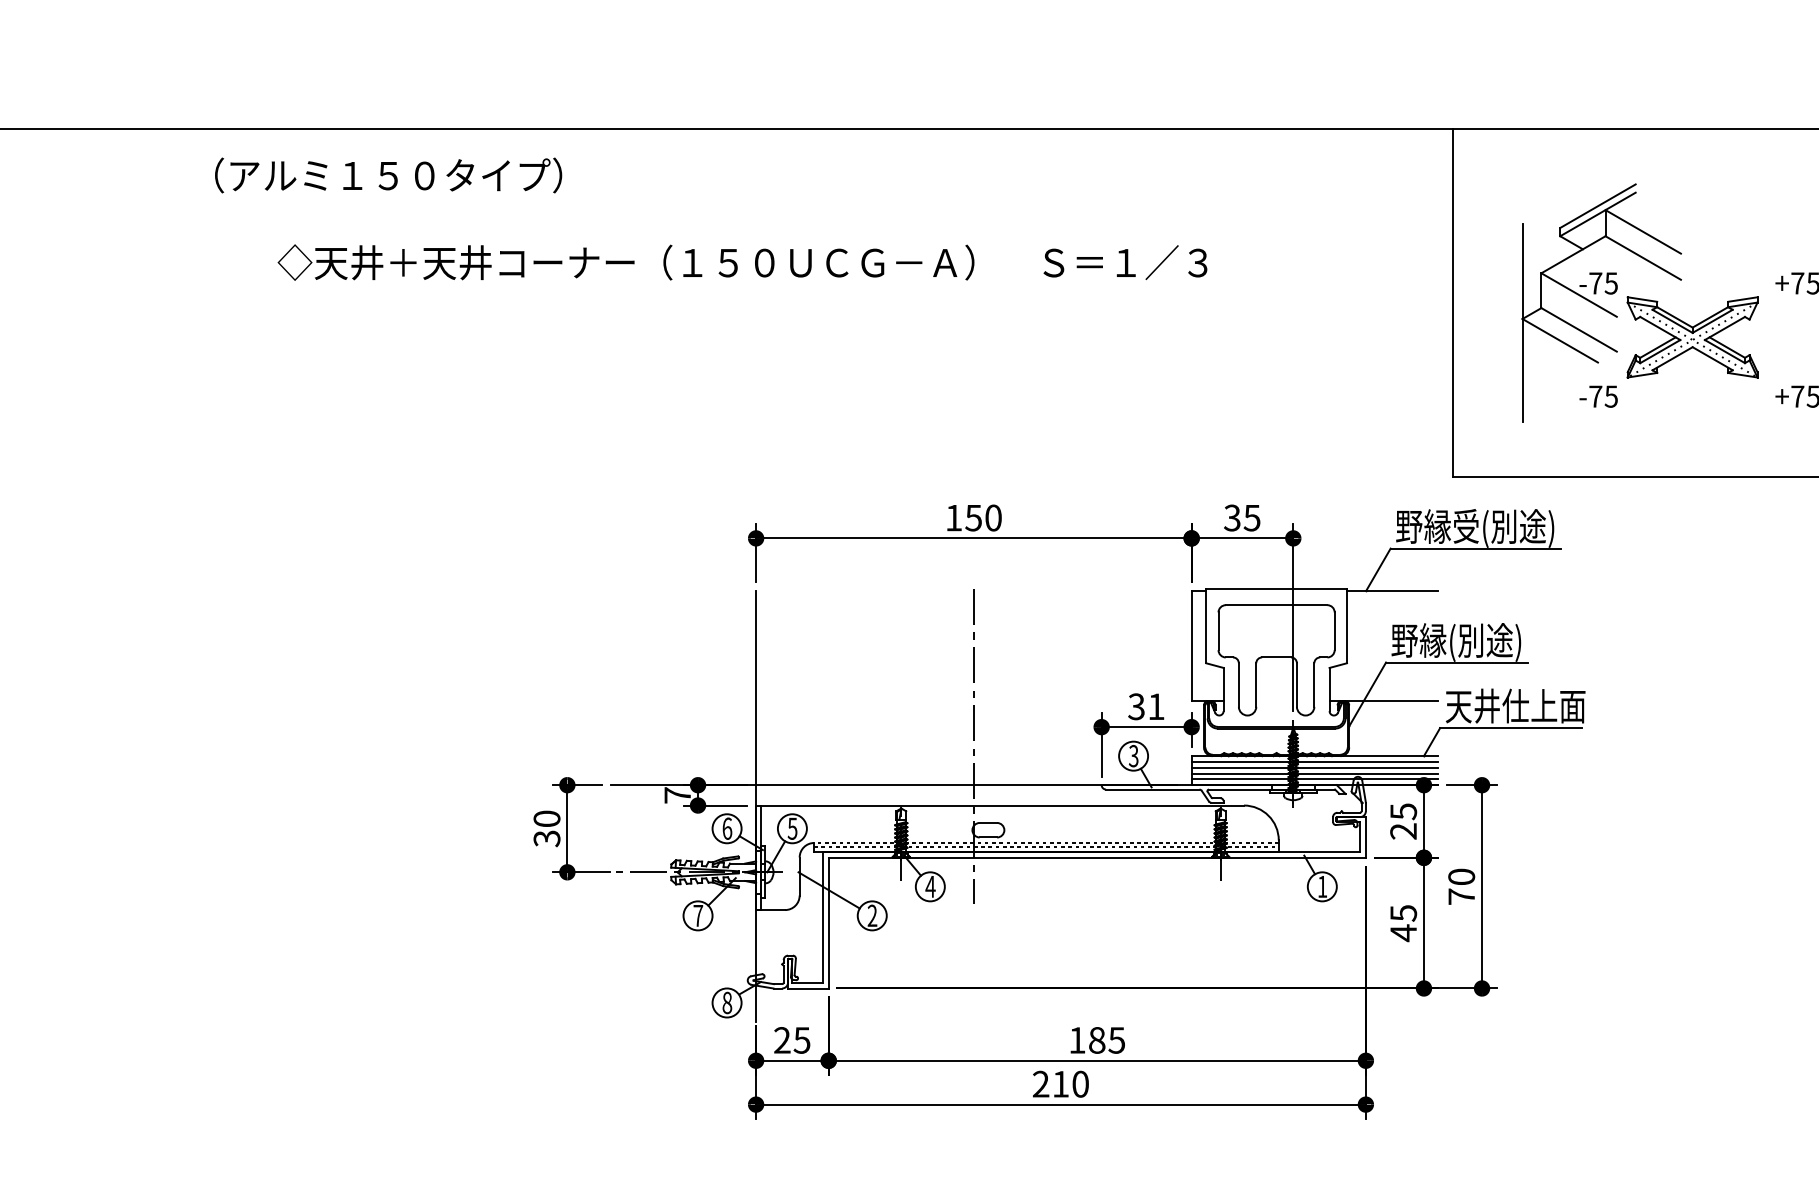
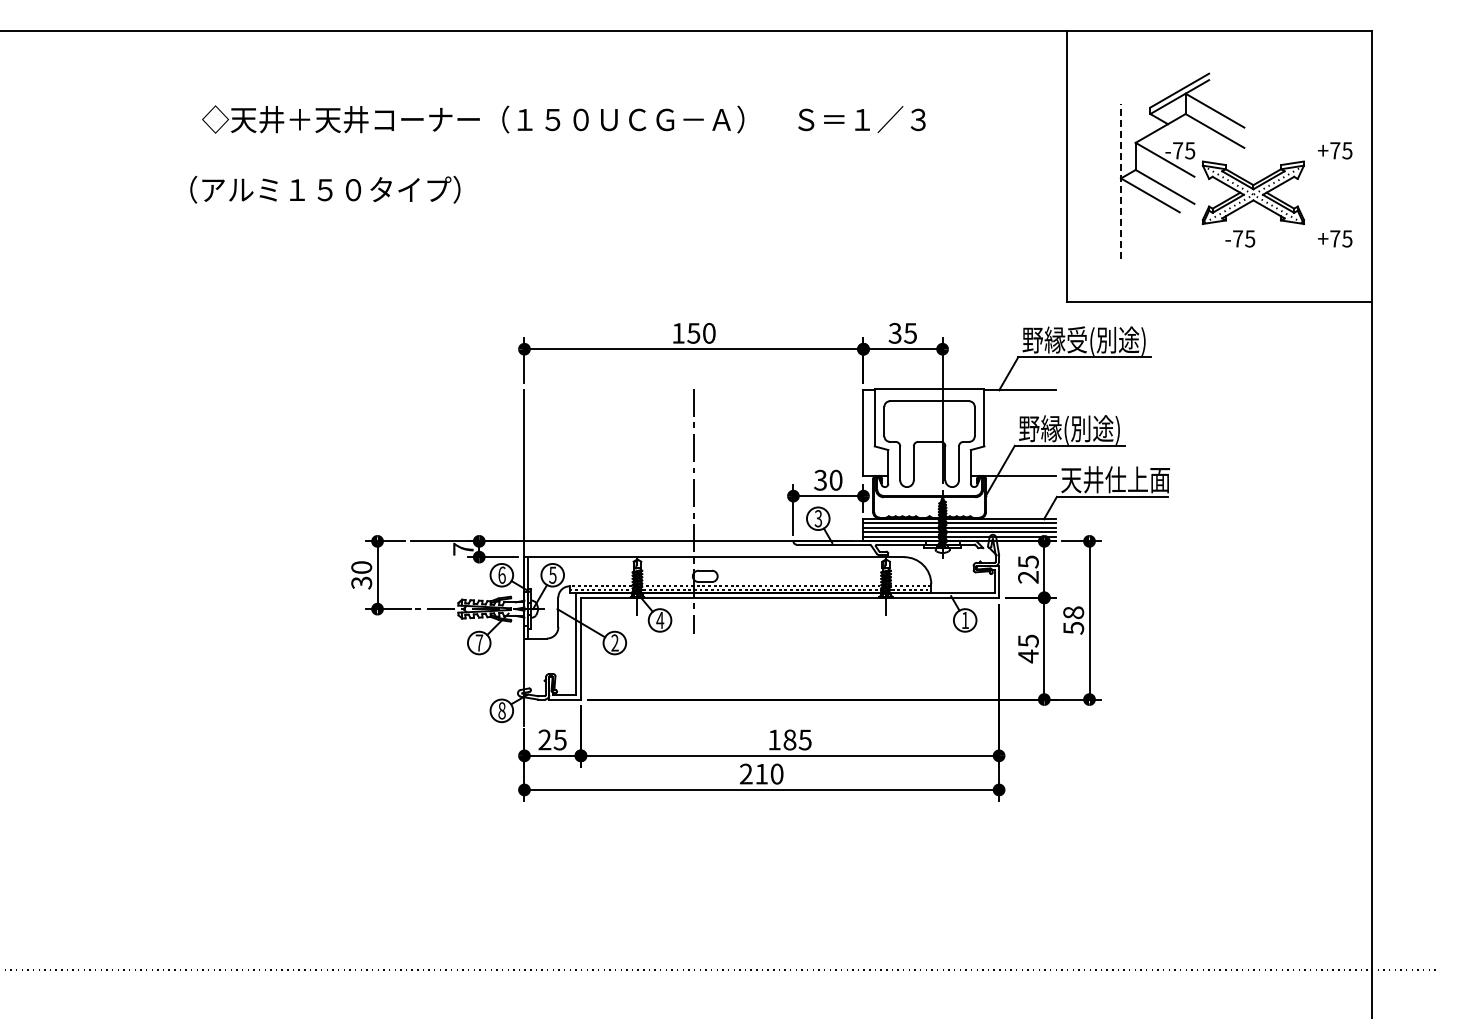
text: (388, 175) -> (325, 189), moved
text: (742, 262) -> (563, 119), moved
line: (1523, 321) -> (1121, 180), solid -> dashed
text: (1598, 396) -> (1240, 238), moved
text: (1155, 705) -> (835, 479), 31 -> 30
text: (1461, 886) -> (1073, 620), 70 -> 58

